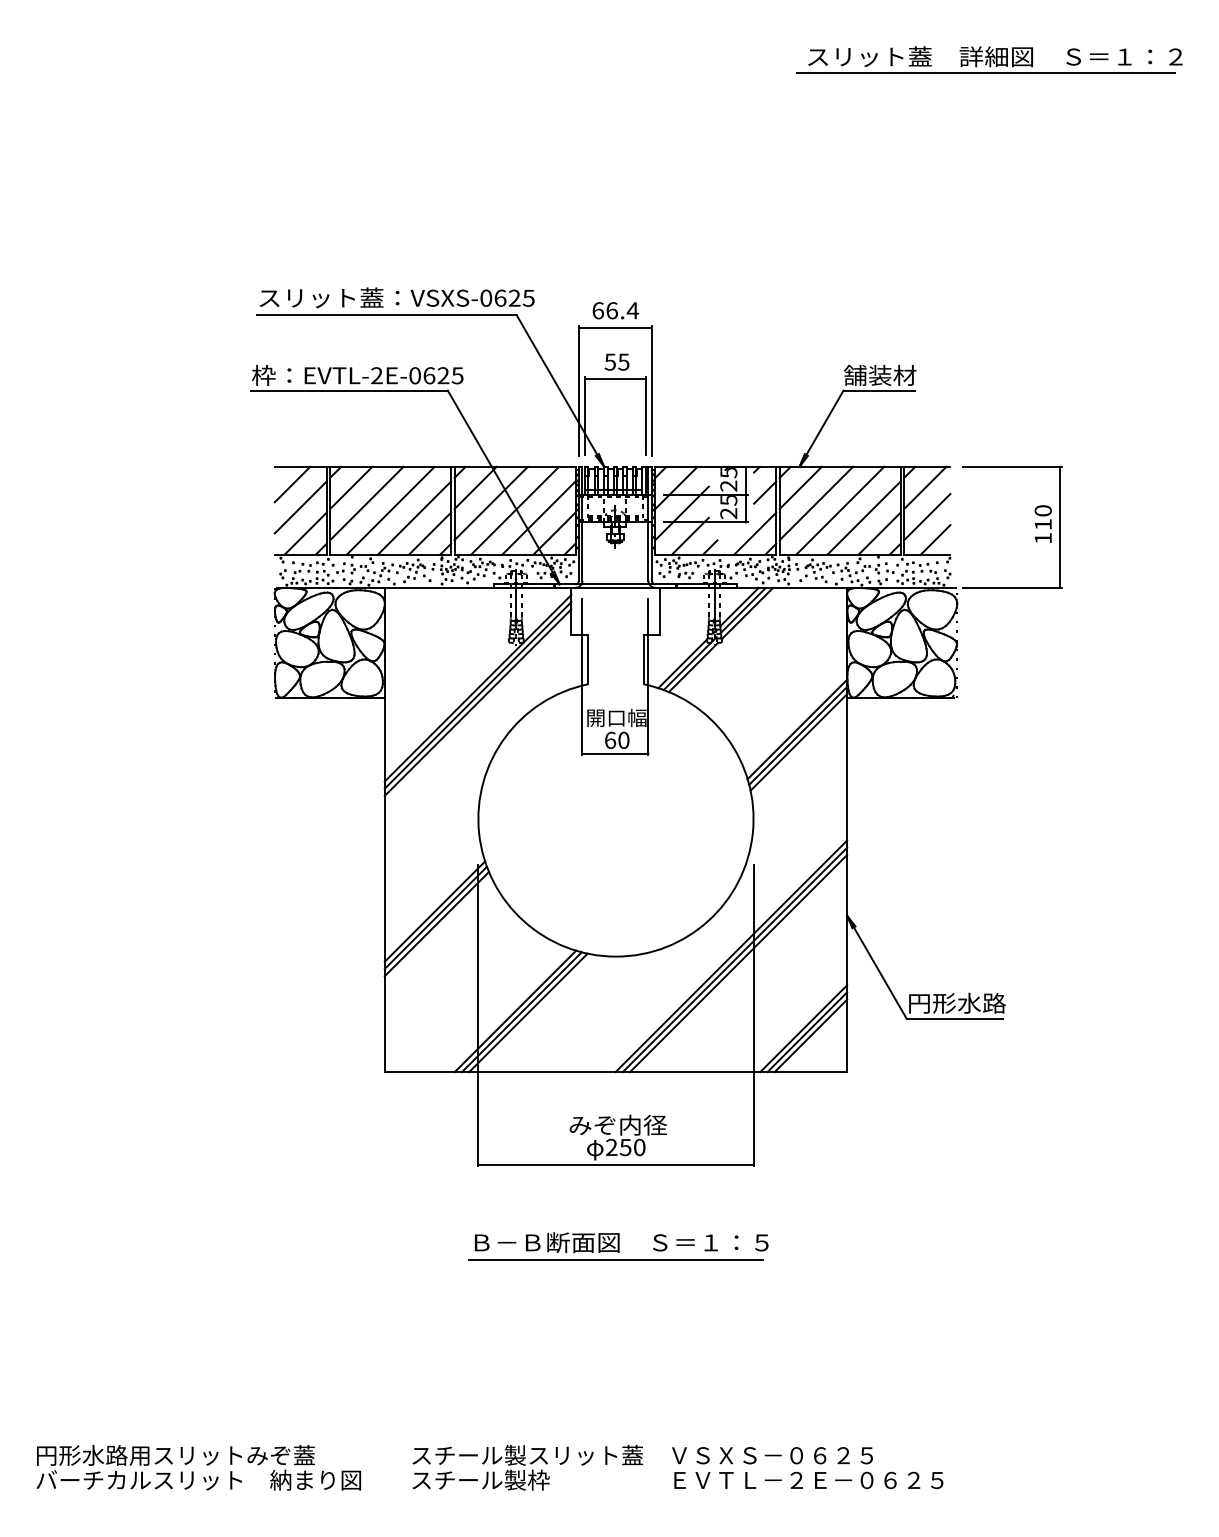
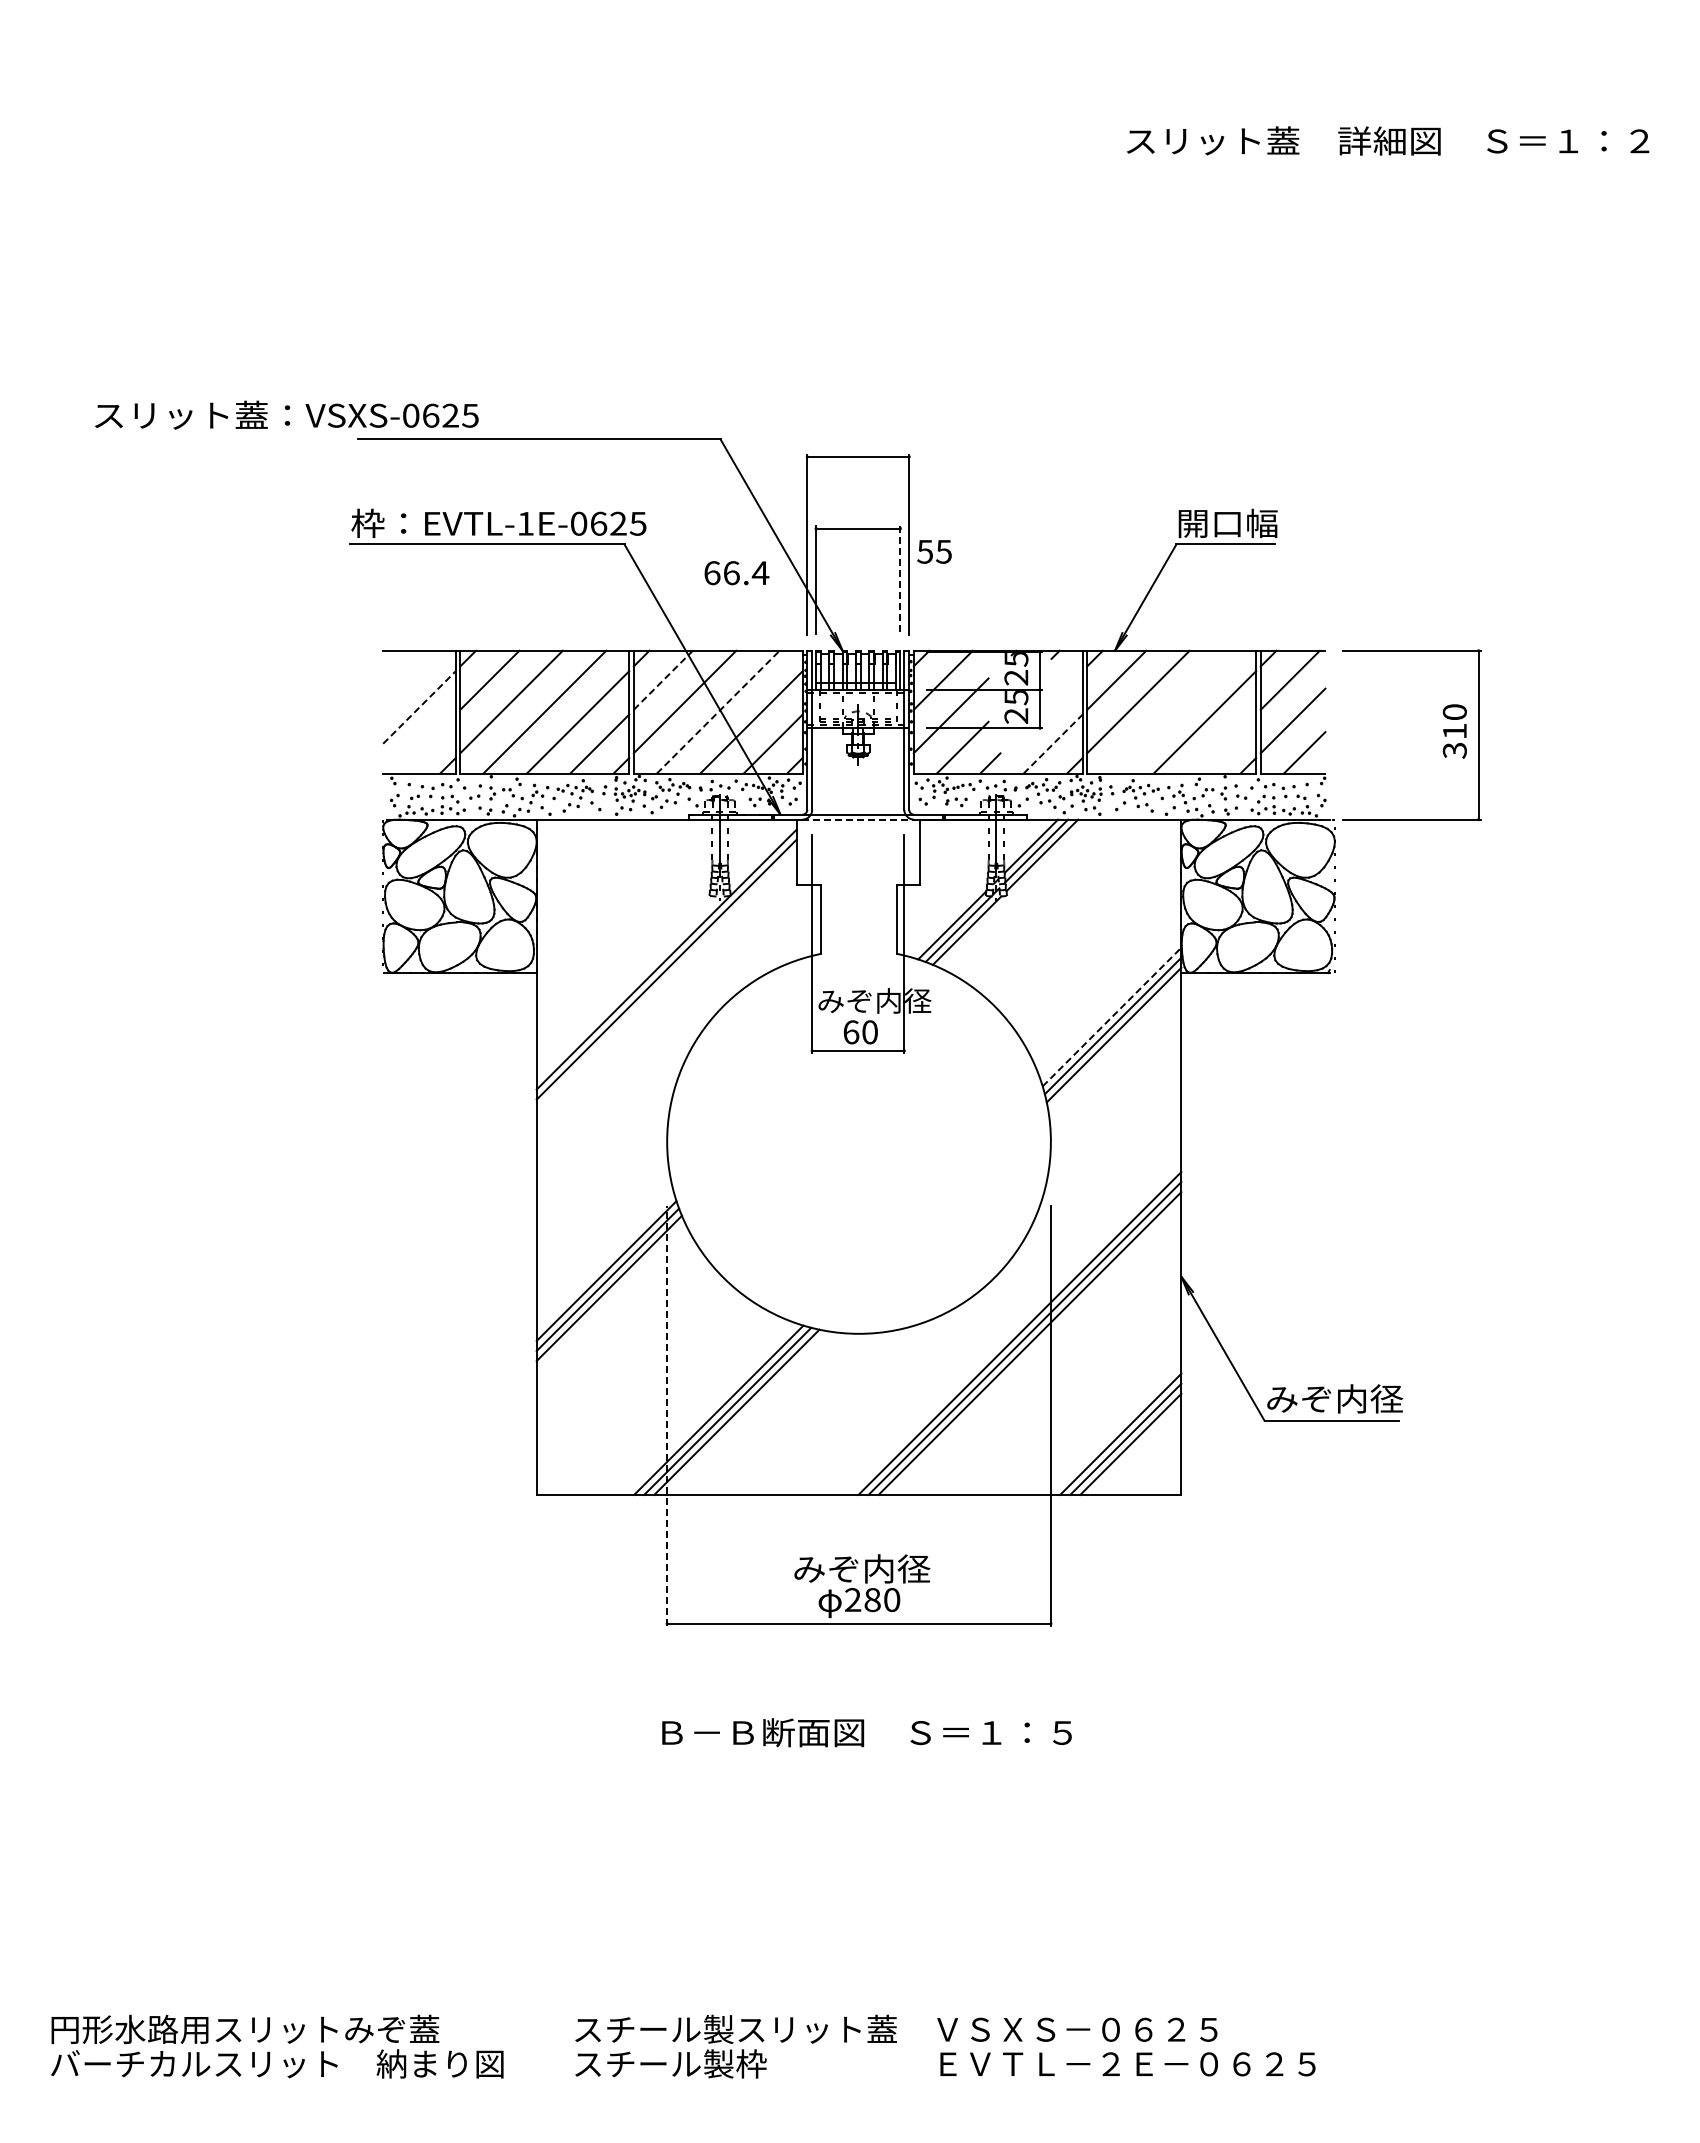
text: (995, 56) -> (1388, 140), moved
line: (986, 73) -> (1375, 102), removed
text: (396, 297) -> (286, 414), moved
text: (615, 310) -> (736, 573), moved
text: (617, 361) -> (934, 551), moved
text: (376, 375) -> (525, 523), EVTL-2E-0625 -> EVTL-1E-0625
text: (879, 375) -> (1226, 523), 舗装材 -> 開口幅
line: (645, 416) -> (900, 580), solid -> dashed
line: (292, 484) -> (407, 675), removed
line: (475, 488) -> (663, 680), solid -> dashed
line: (764, 492) -> (1066, 686), removed
line: (300, 507) -> (419, 707), solid -> dashed
line: (840, 510) -> (1171, 711), removed
line: (515, 511) -> (718, 712), solid -> dashed
line: (305, 533) -> (425, 743), removed
line: (879, 533) -> (1226, 743), removed
line: (755, 534) -> (1053, 744), solid -> dashed
text: (1042, 538) -> (1454, 750), 110 -> 310
line: (615, 587) -> (858, 819), solid -> dashed
line: (477, 702) -> (666, 979), removed
text: (627, 717) -> (874, 1000), 開口幅 -> みぞ内径
line: (797, 729) -> (1112, 1016), solid -> dashed
text: (957, 1002) -> (1335, 1398), 円形水路 -> みぞ内径
line: (478, 1015) -> (667, 1416), solid -> dashed
text: (625, 1147) -> (872, 1599), 250 -> 280
line: (615, 1259) -> (858, 1756), removed

